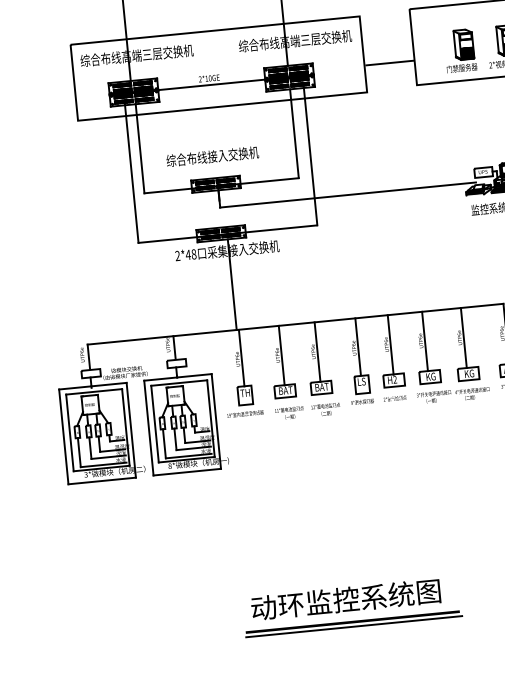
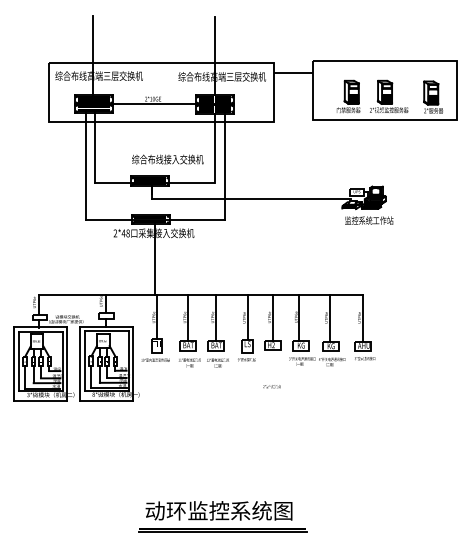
line: (389, 62) -> (293, 72), moved
text: (212, 156) -> (167, 159), moved
text: (394, 398) -> (271, 386), moved

